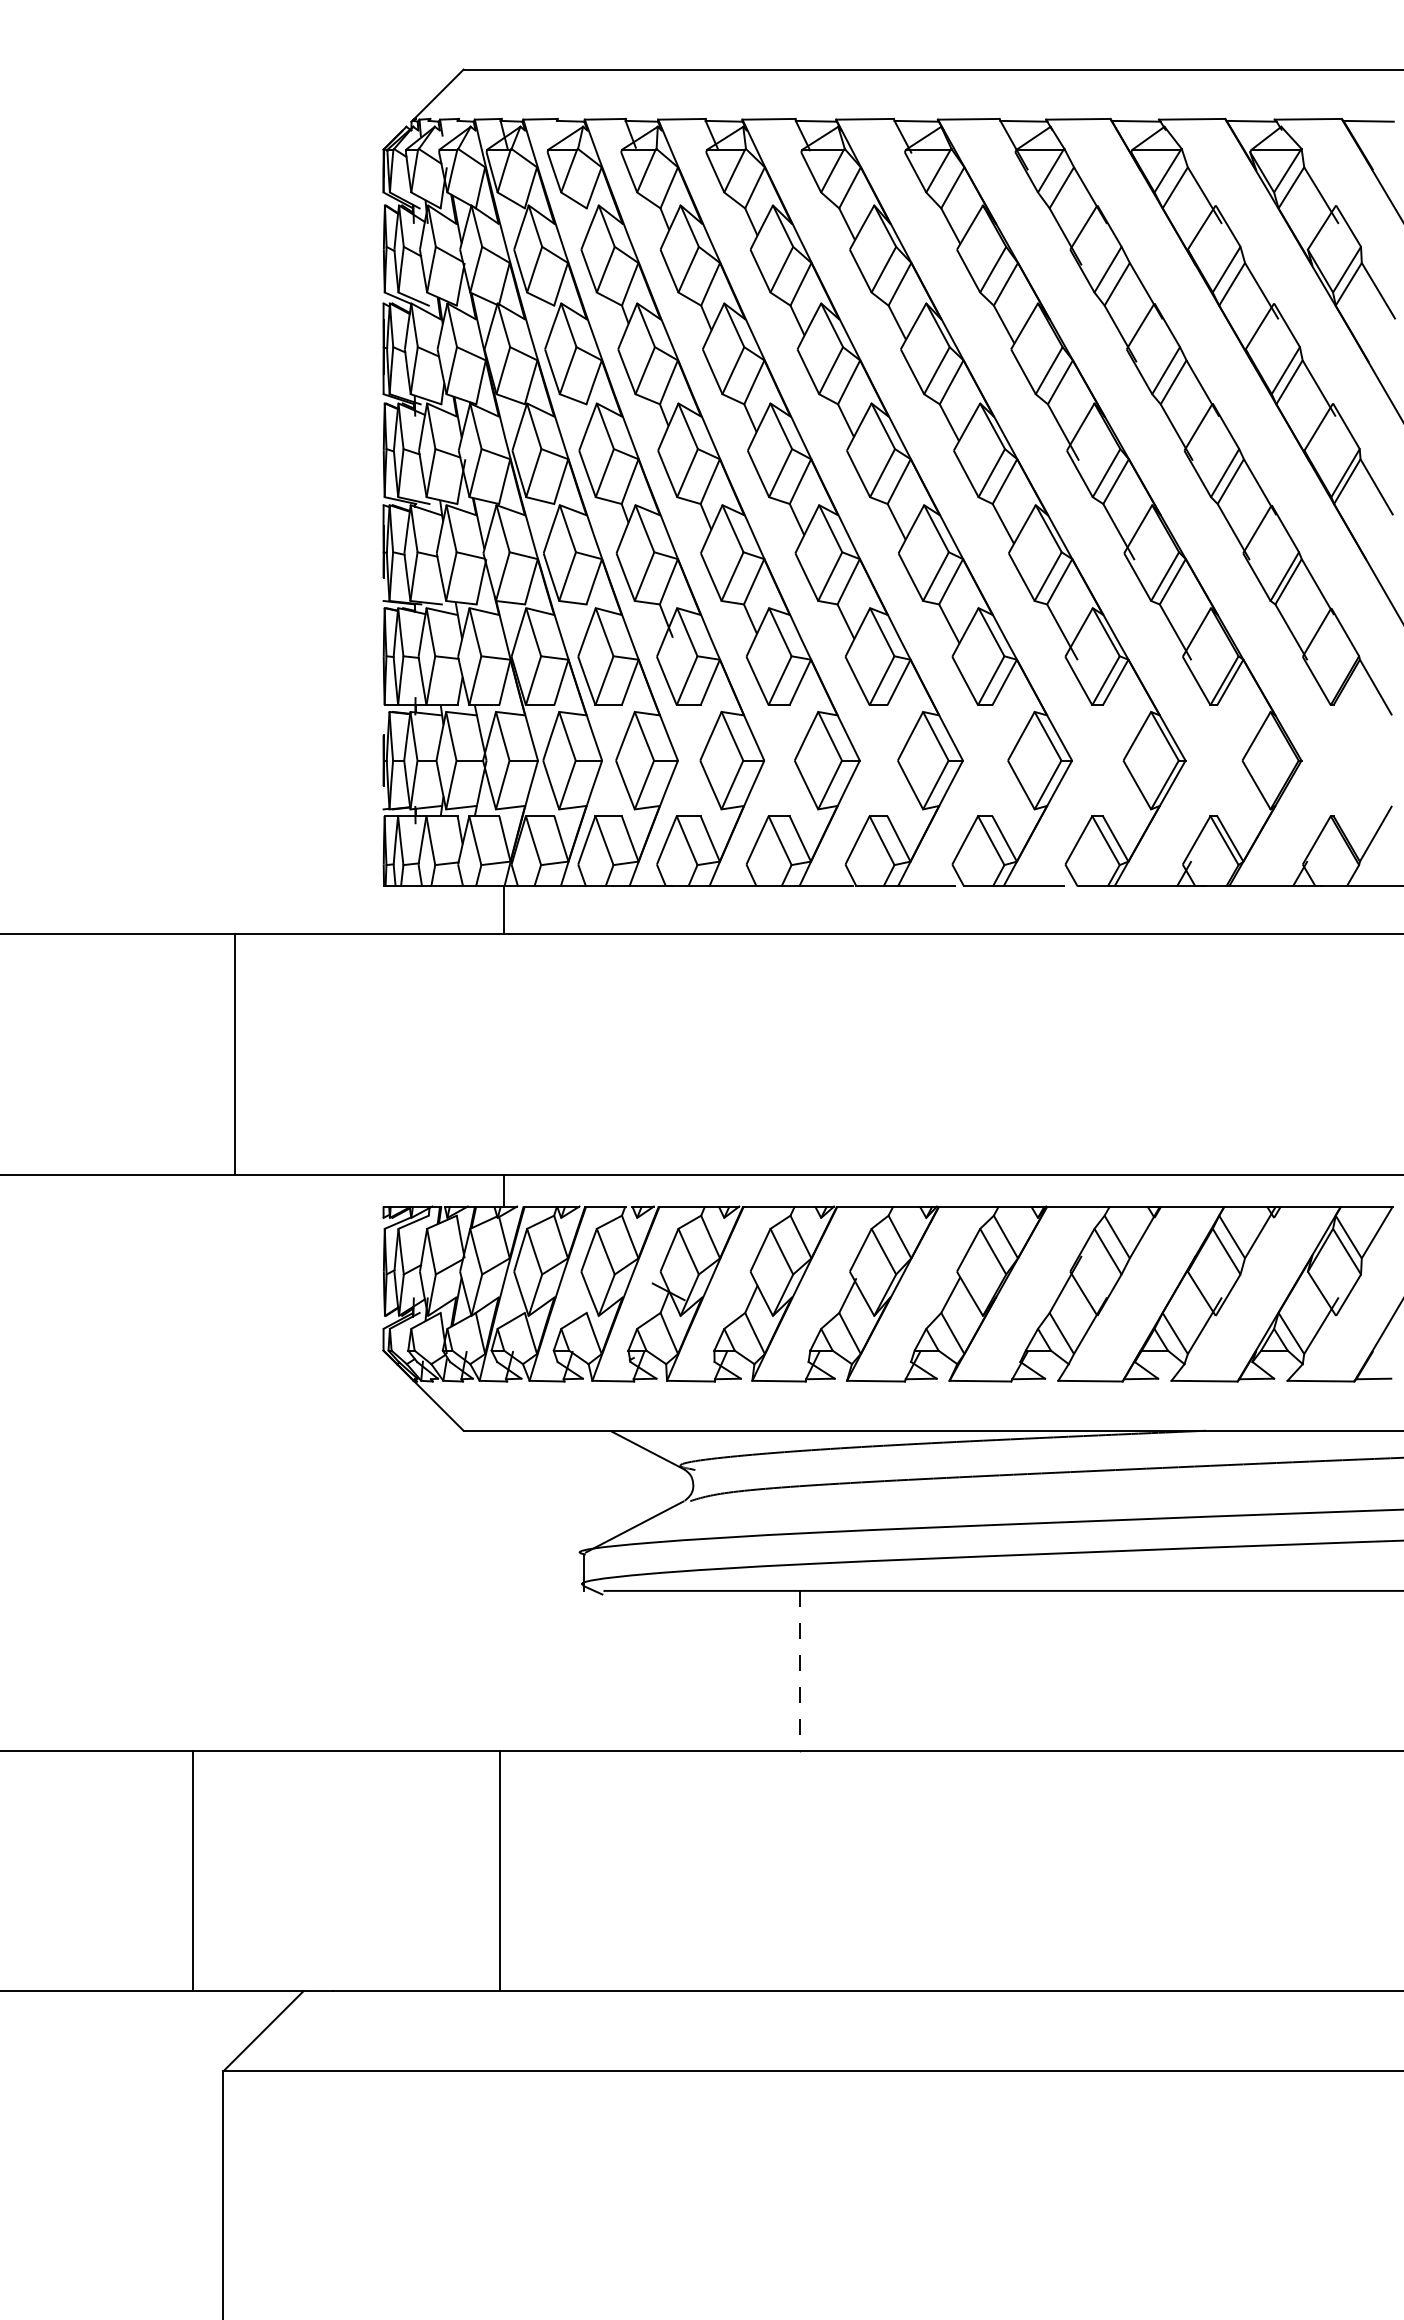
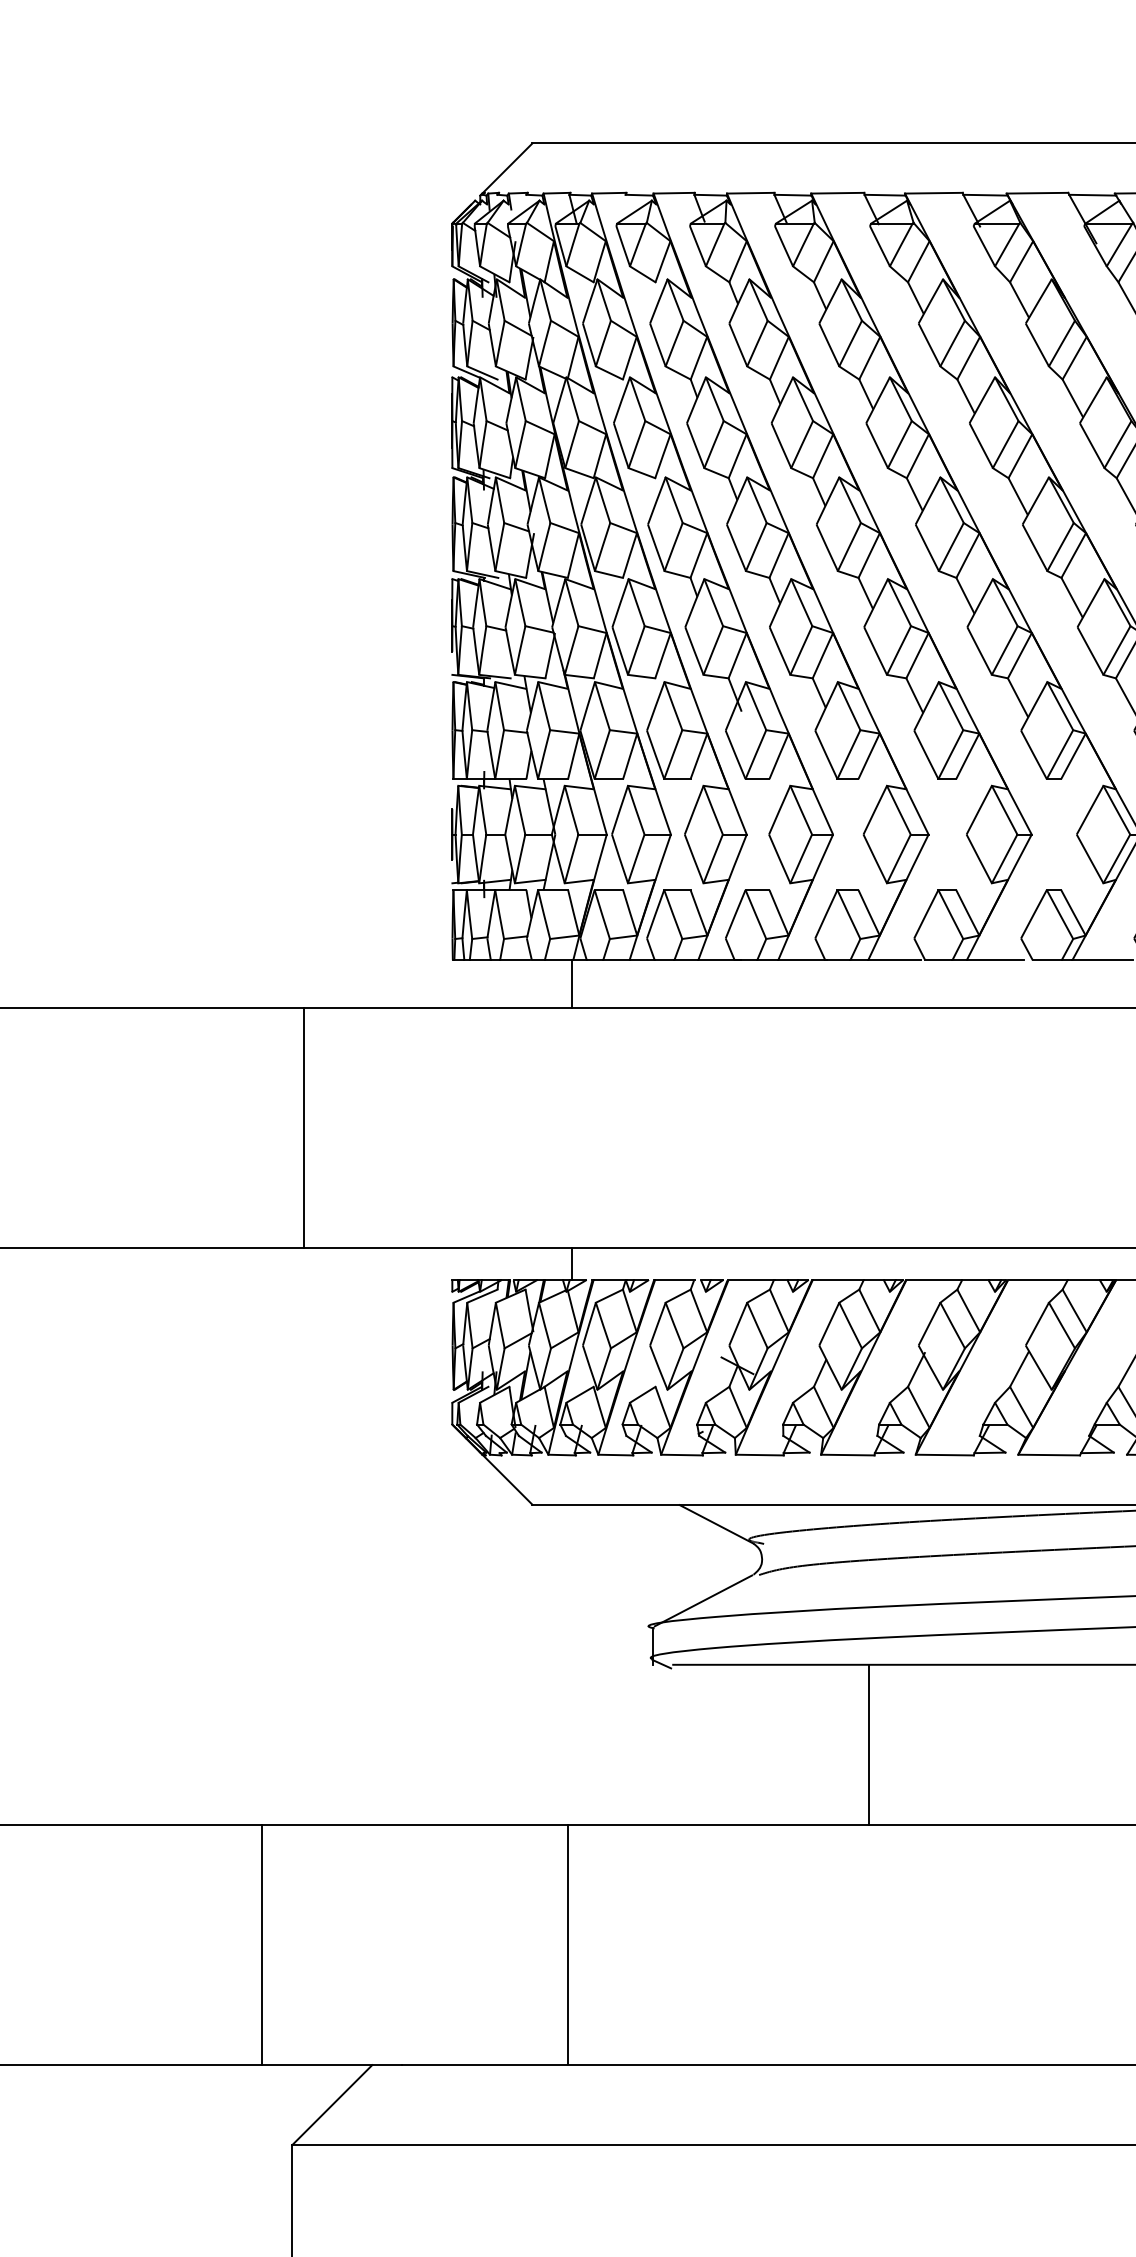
line: (799, 1671) -> (868, 1745), dashed -> solid

